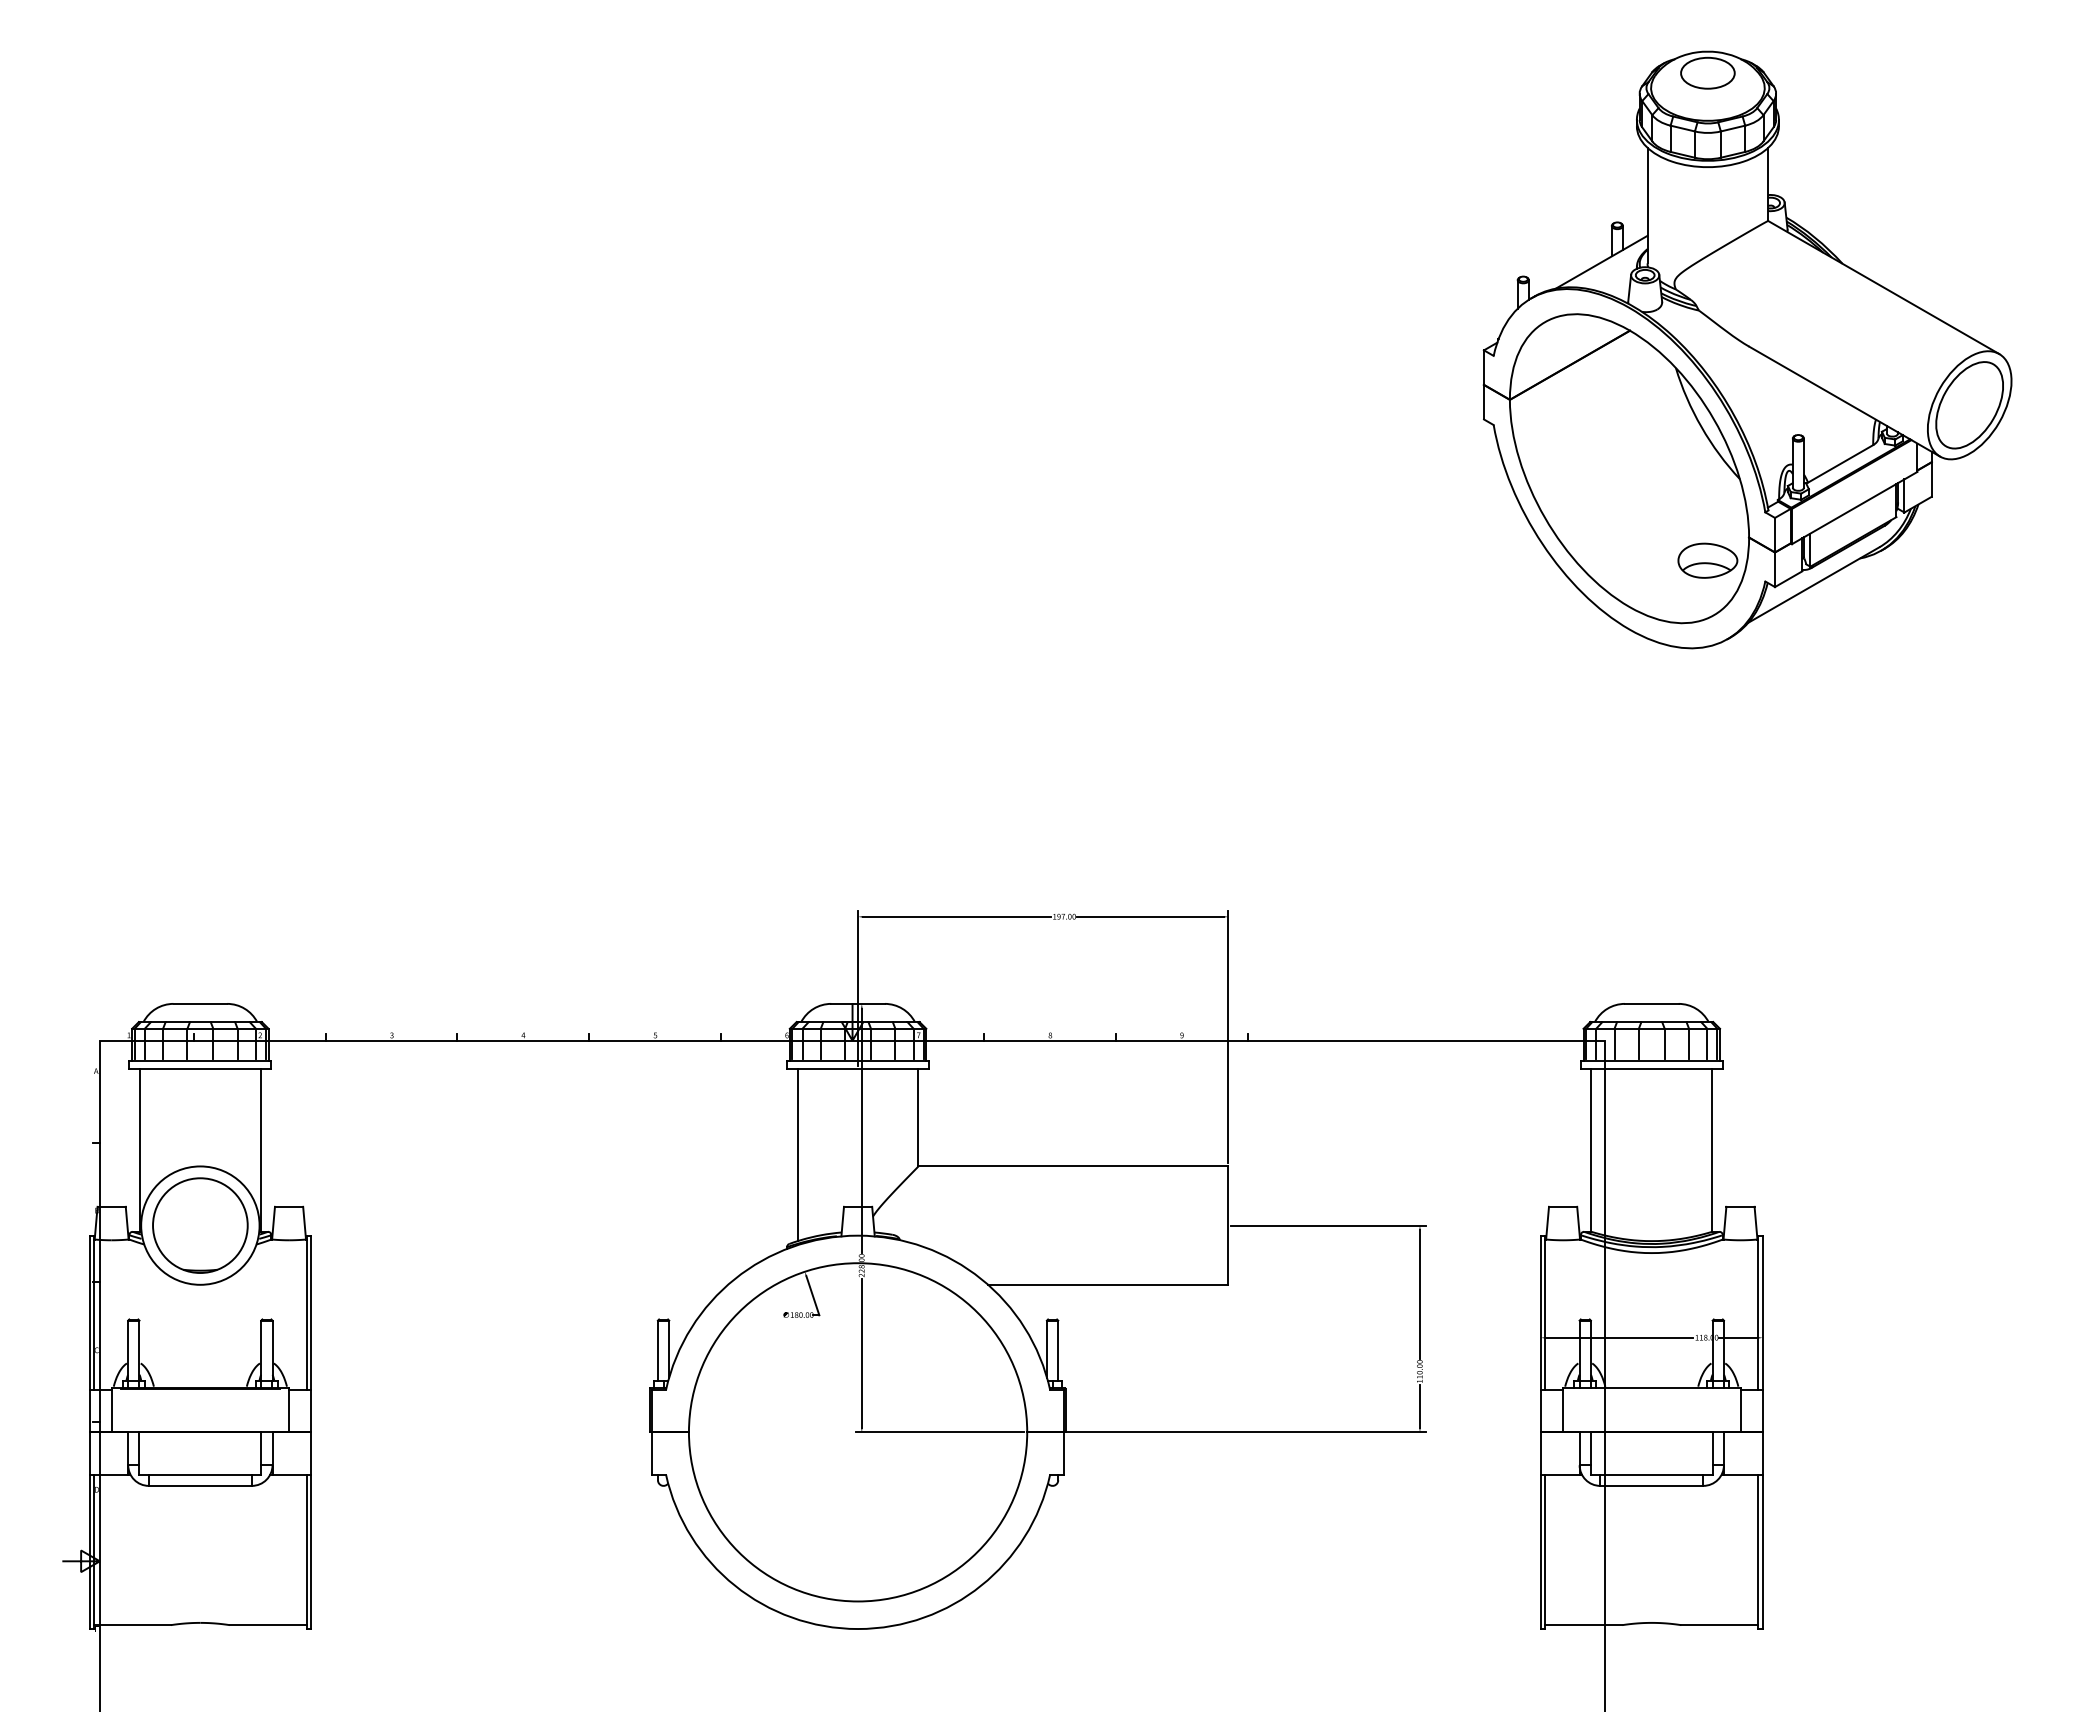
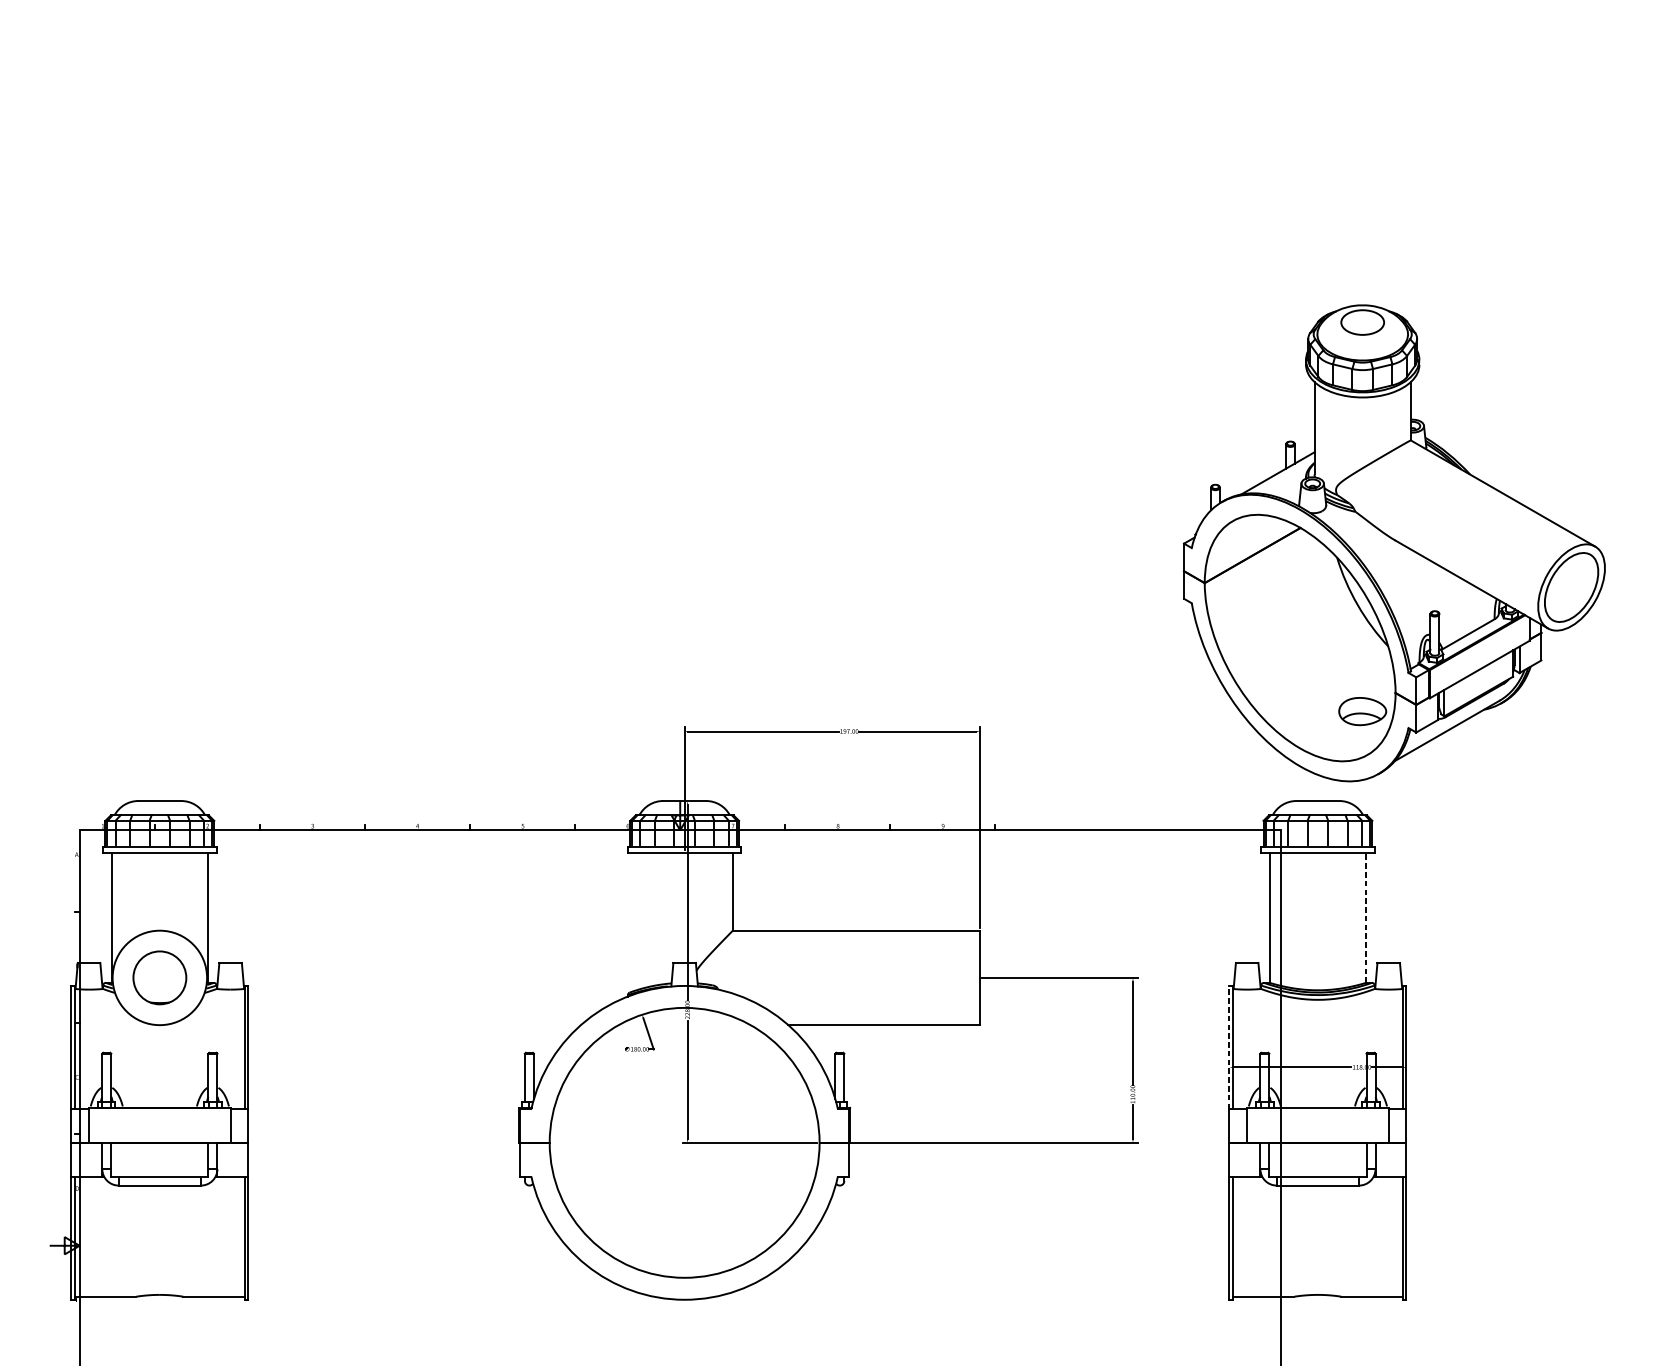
part: (1747, 349) -> (1394, 542), moved
line: (1712, 1150) -> (1366, 917), solid -> dashed
line: (797, 1154) -> (636, 921), removed
part: (200, 1225) -> (159, 977), size x0.7
line: (1540, 1312) -> (1229, 1047), solid -> dashed

